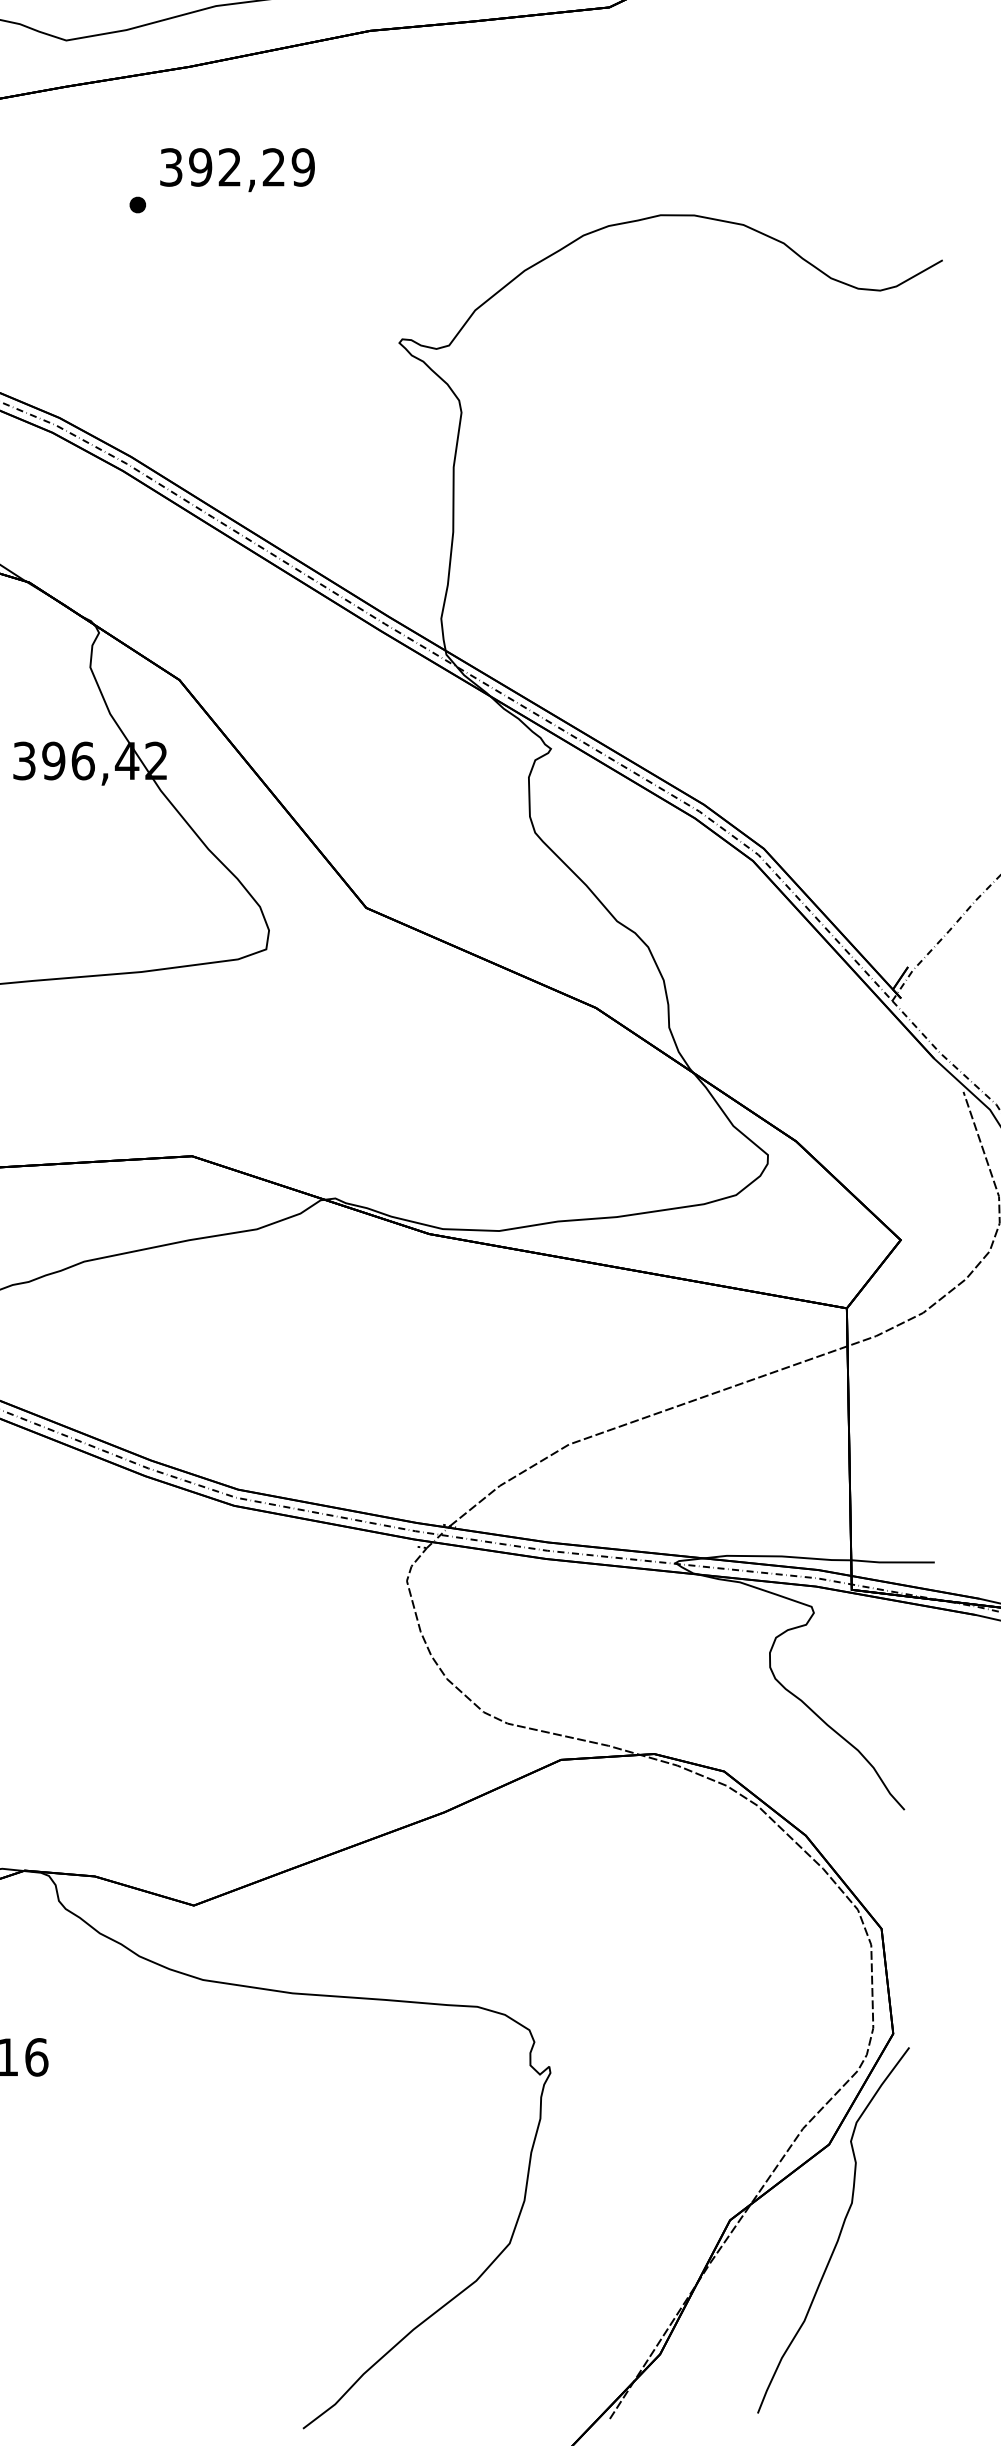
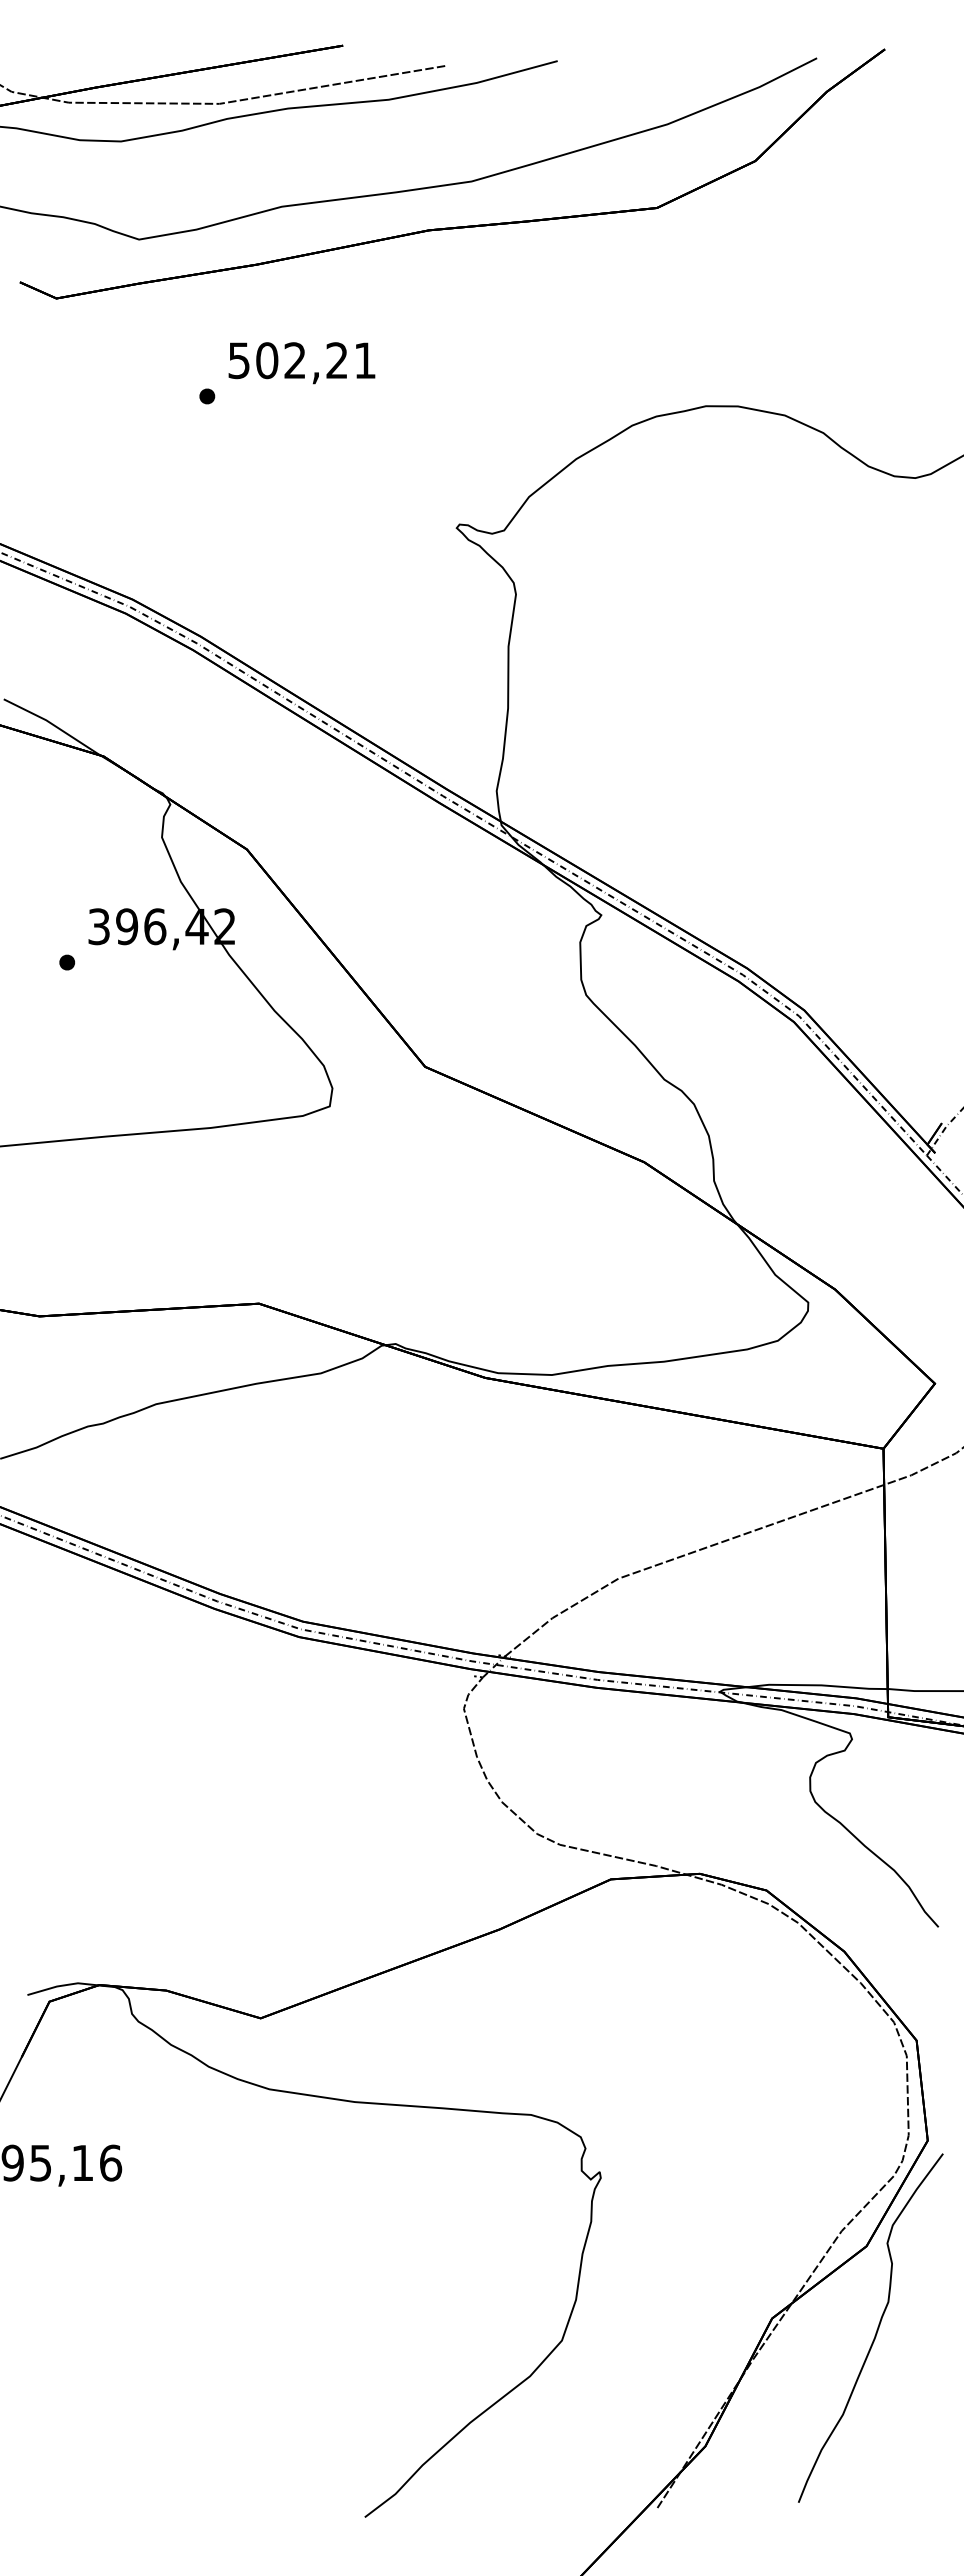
text: (237, 167) -> (302, 360), 392,29 -> 502,21

